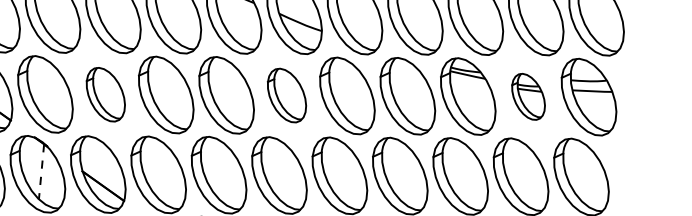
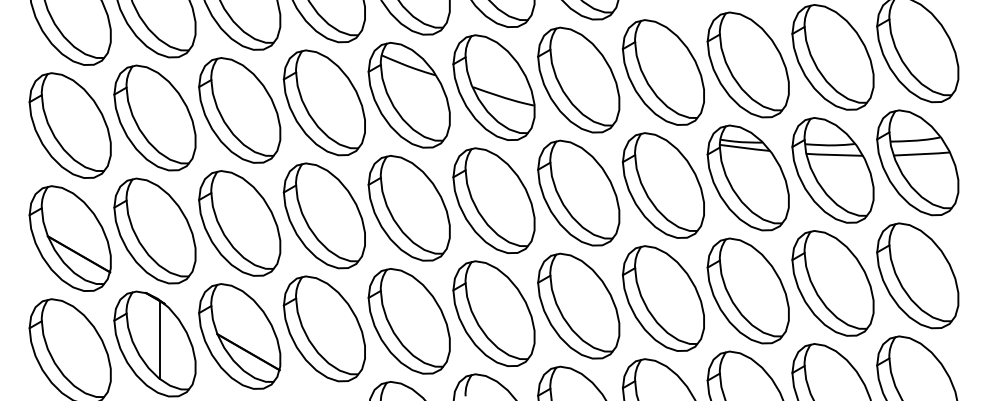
part: (105, 94) -> (239, 223), size x1.43
part: (286, 95) -> (493, 200), size x1.43
part: (528, 96) -> (832, 170), size x1.67
line: (41, 172) -> (159, 340), dashed -> solid

